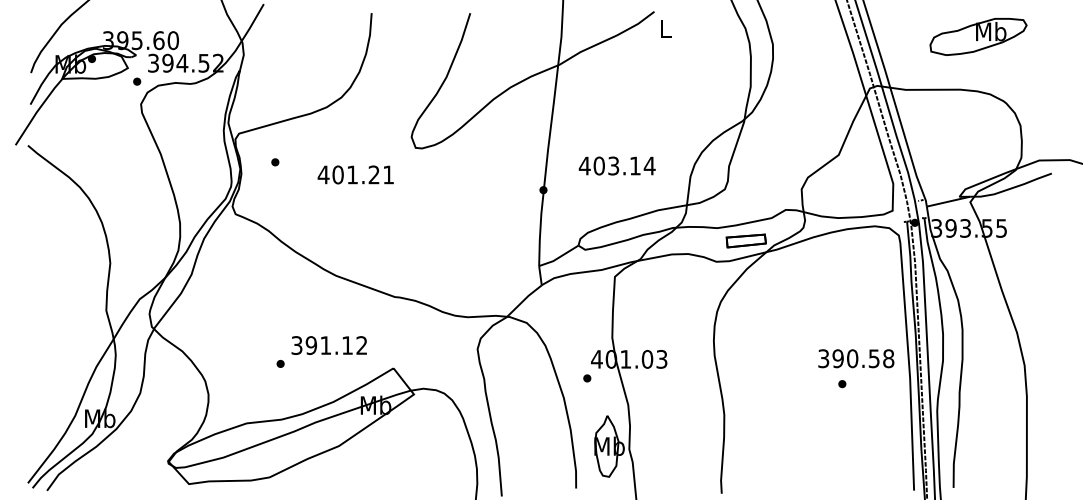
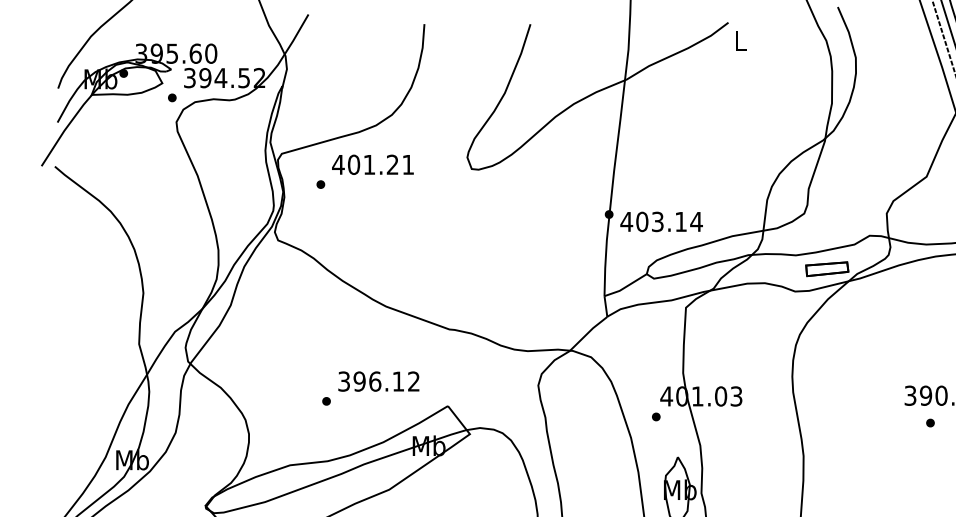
text: (616, 165) -> (660, 221), moved
text: (355, 174) -> (372, 164), moved
text: (325, 345) -> (374, 381), 391.12 -> 396.12

